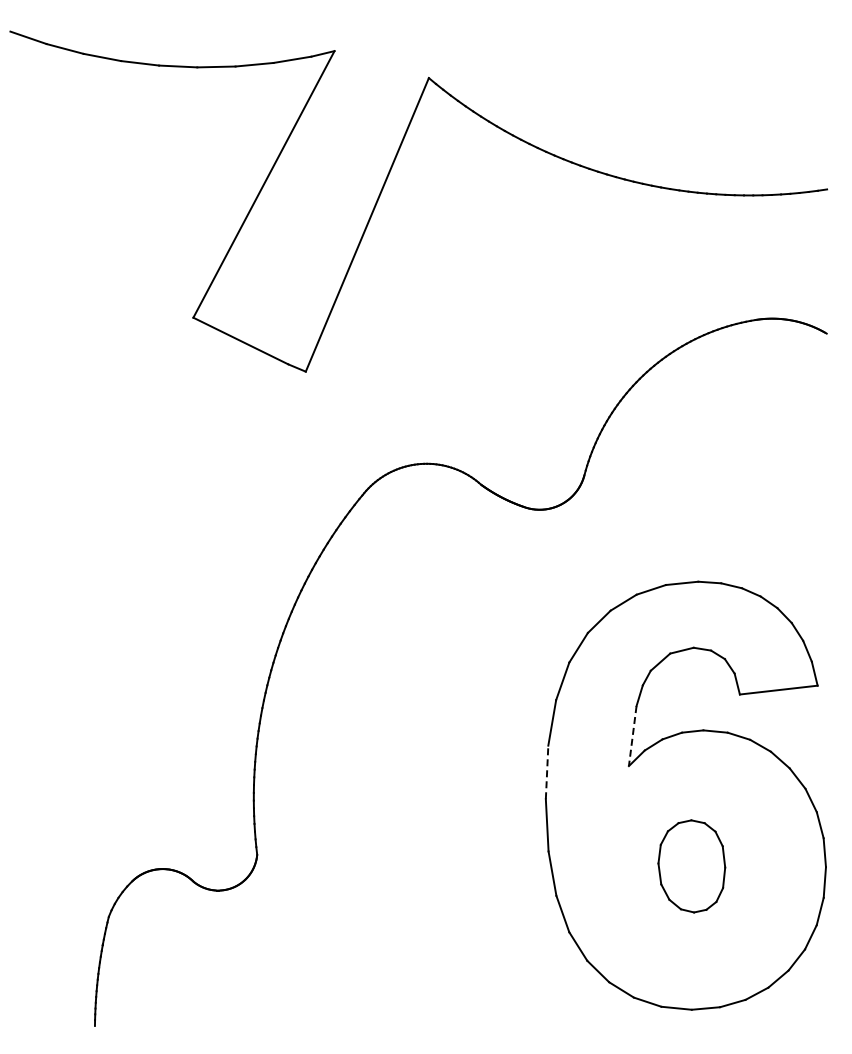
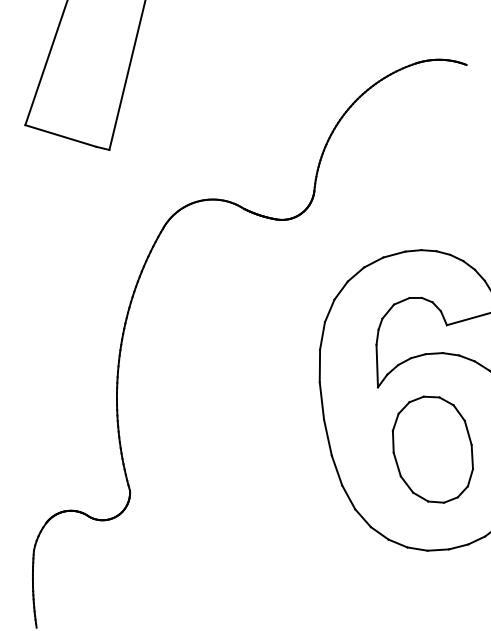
line: (632, 736) -> (377, 366), dashed -> solid
line: (547, 772) -> (322, 400), dashed -> solid
part: (691, 866) -> (432, 450), size x1.67

